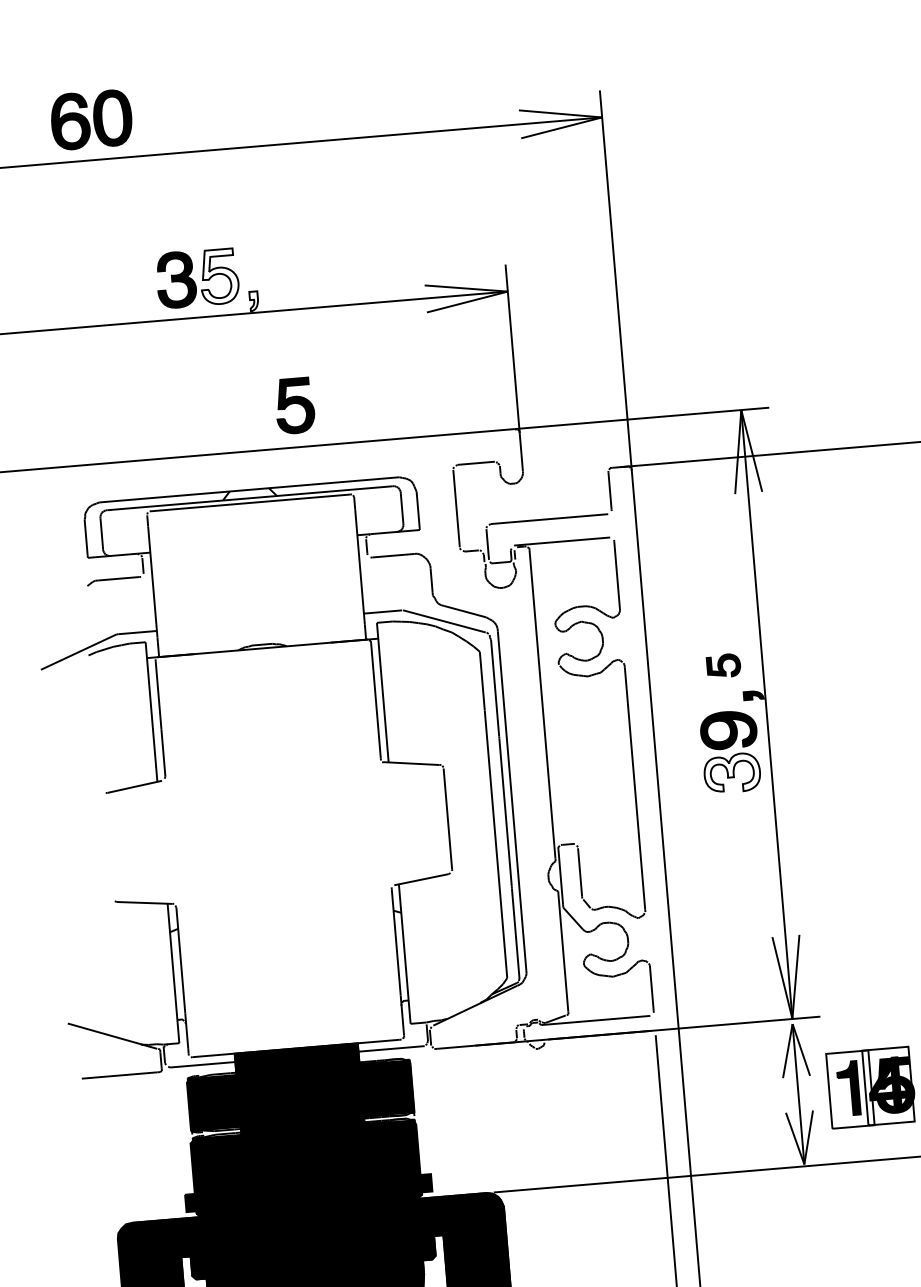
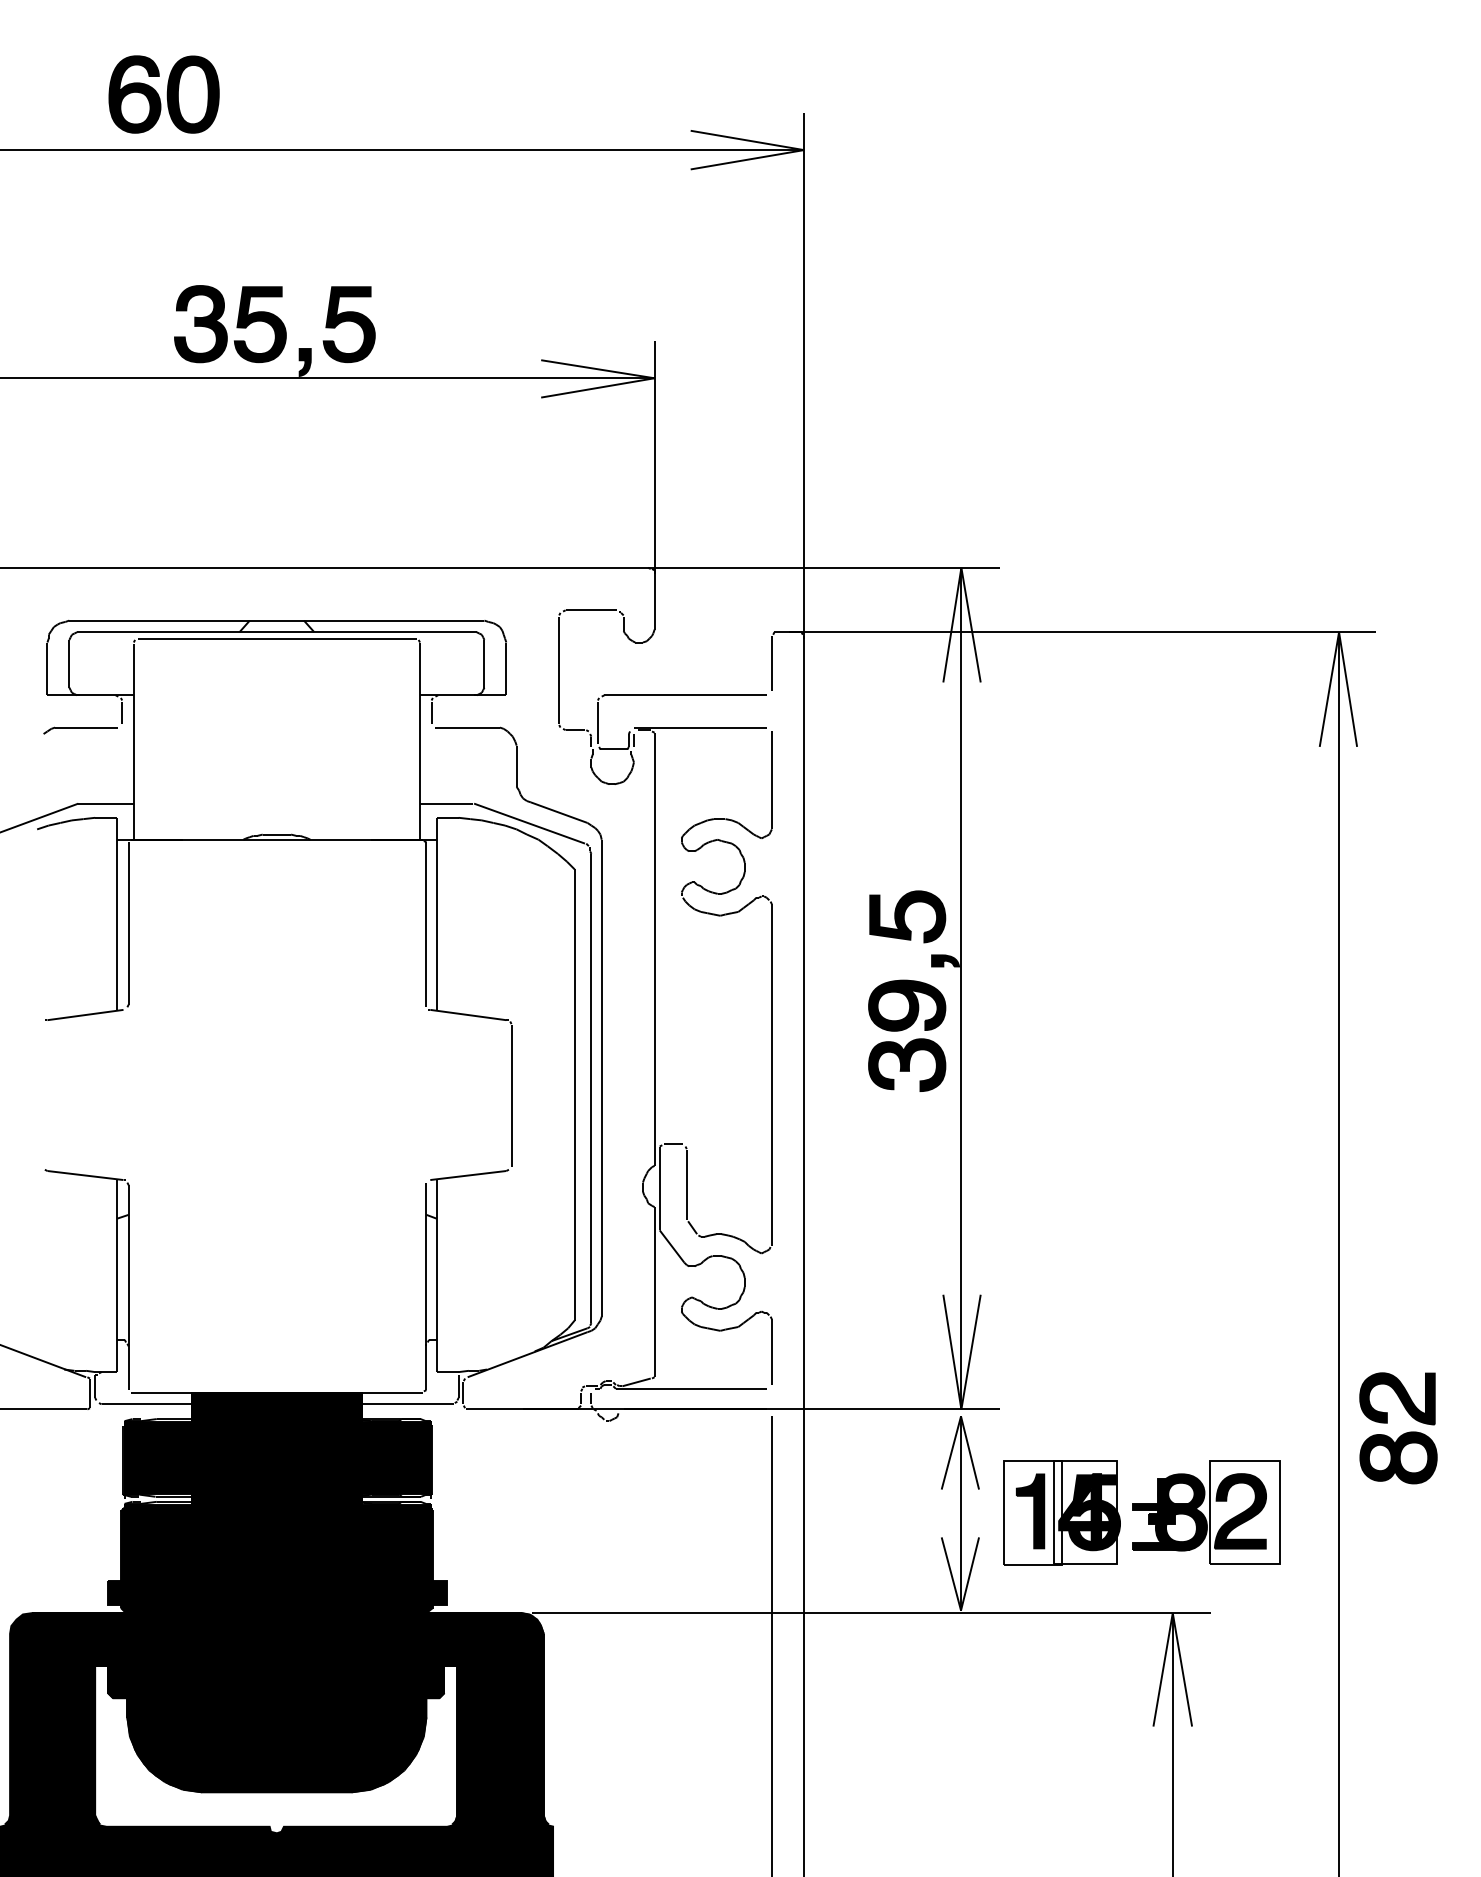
part: (91, 119) -> (163, 94), moved
fill: (218, 276) -> (259, 324), added
fill: (253, 301) -> (304, 362), added
part: (294, 405) -> (348, 324), moved
part: (723, 665) -> (907, 916), size x1.67
fill: (732, 773) -> (907, 1065), added

